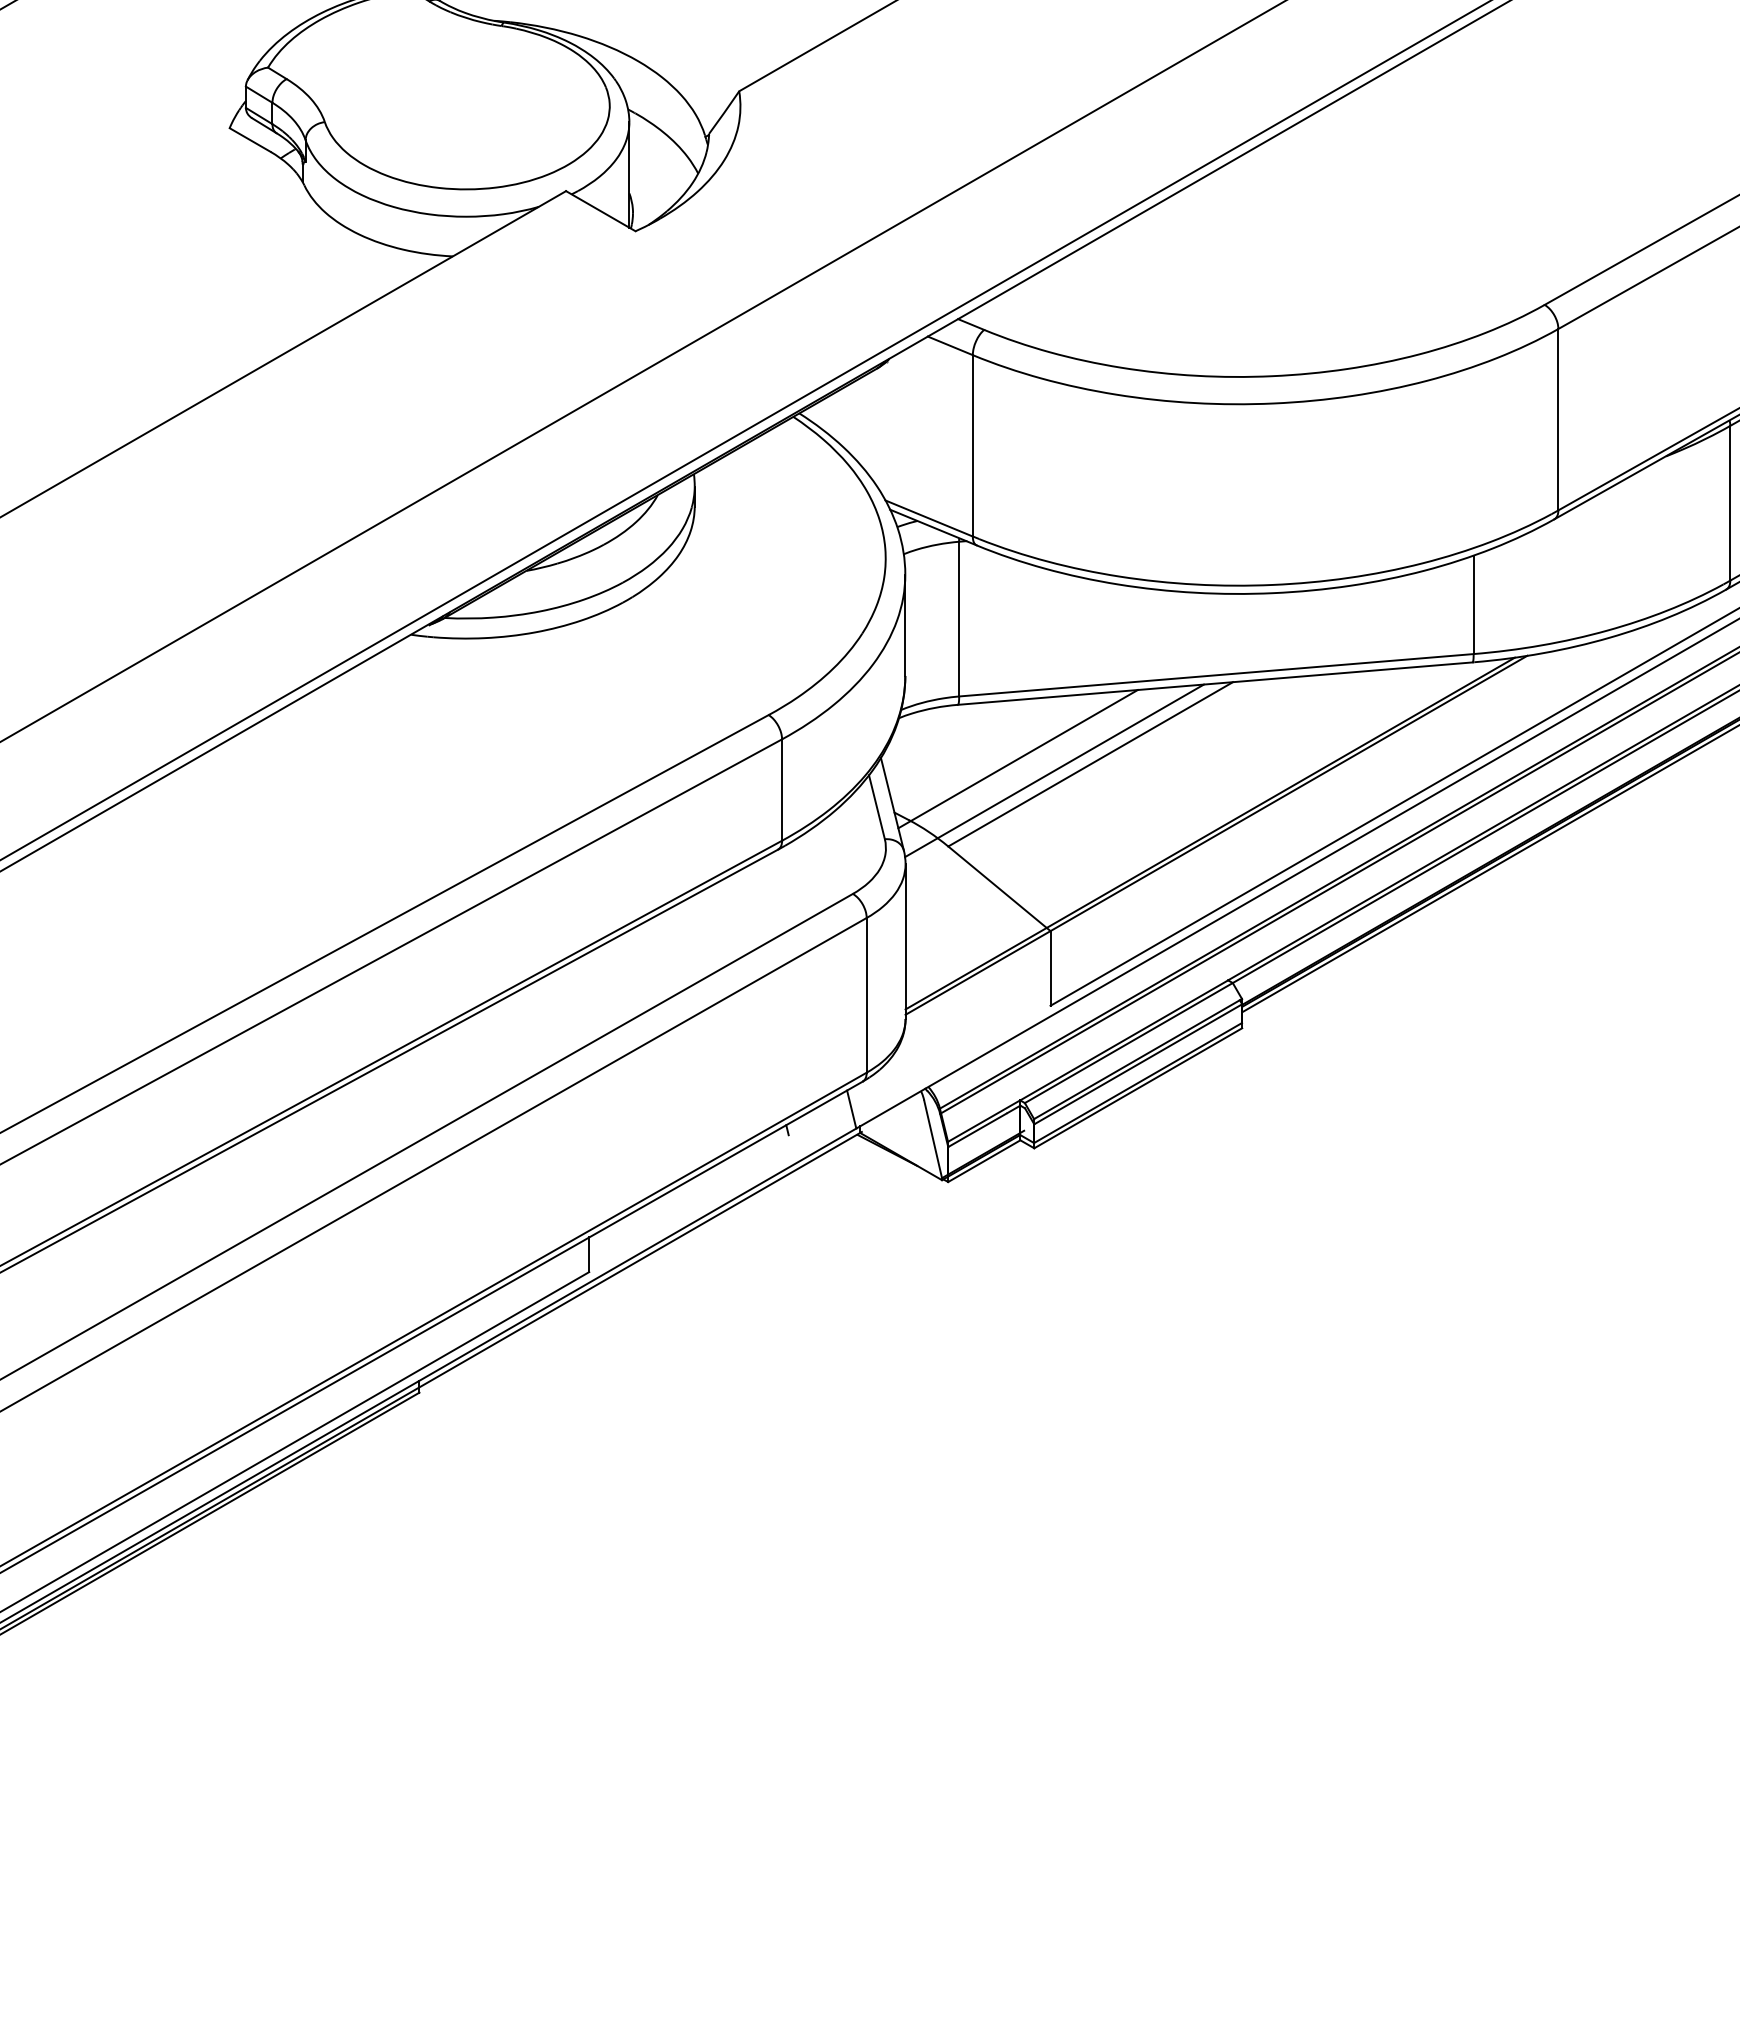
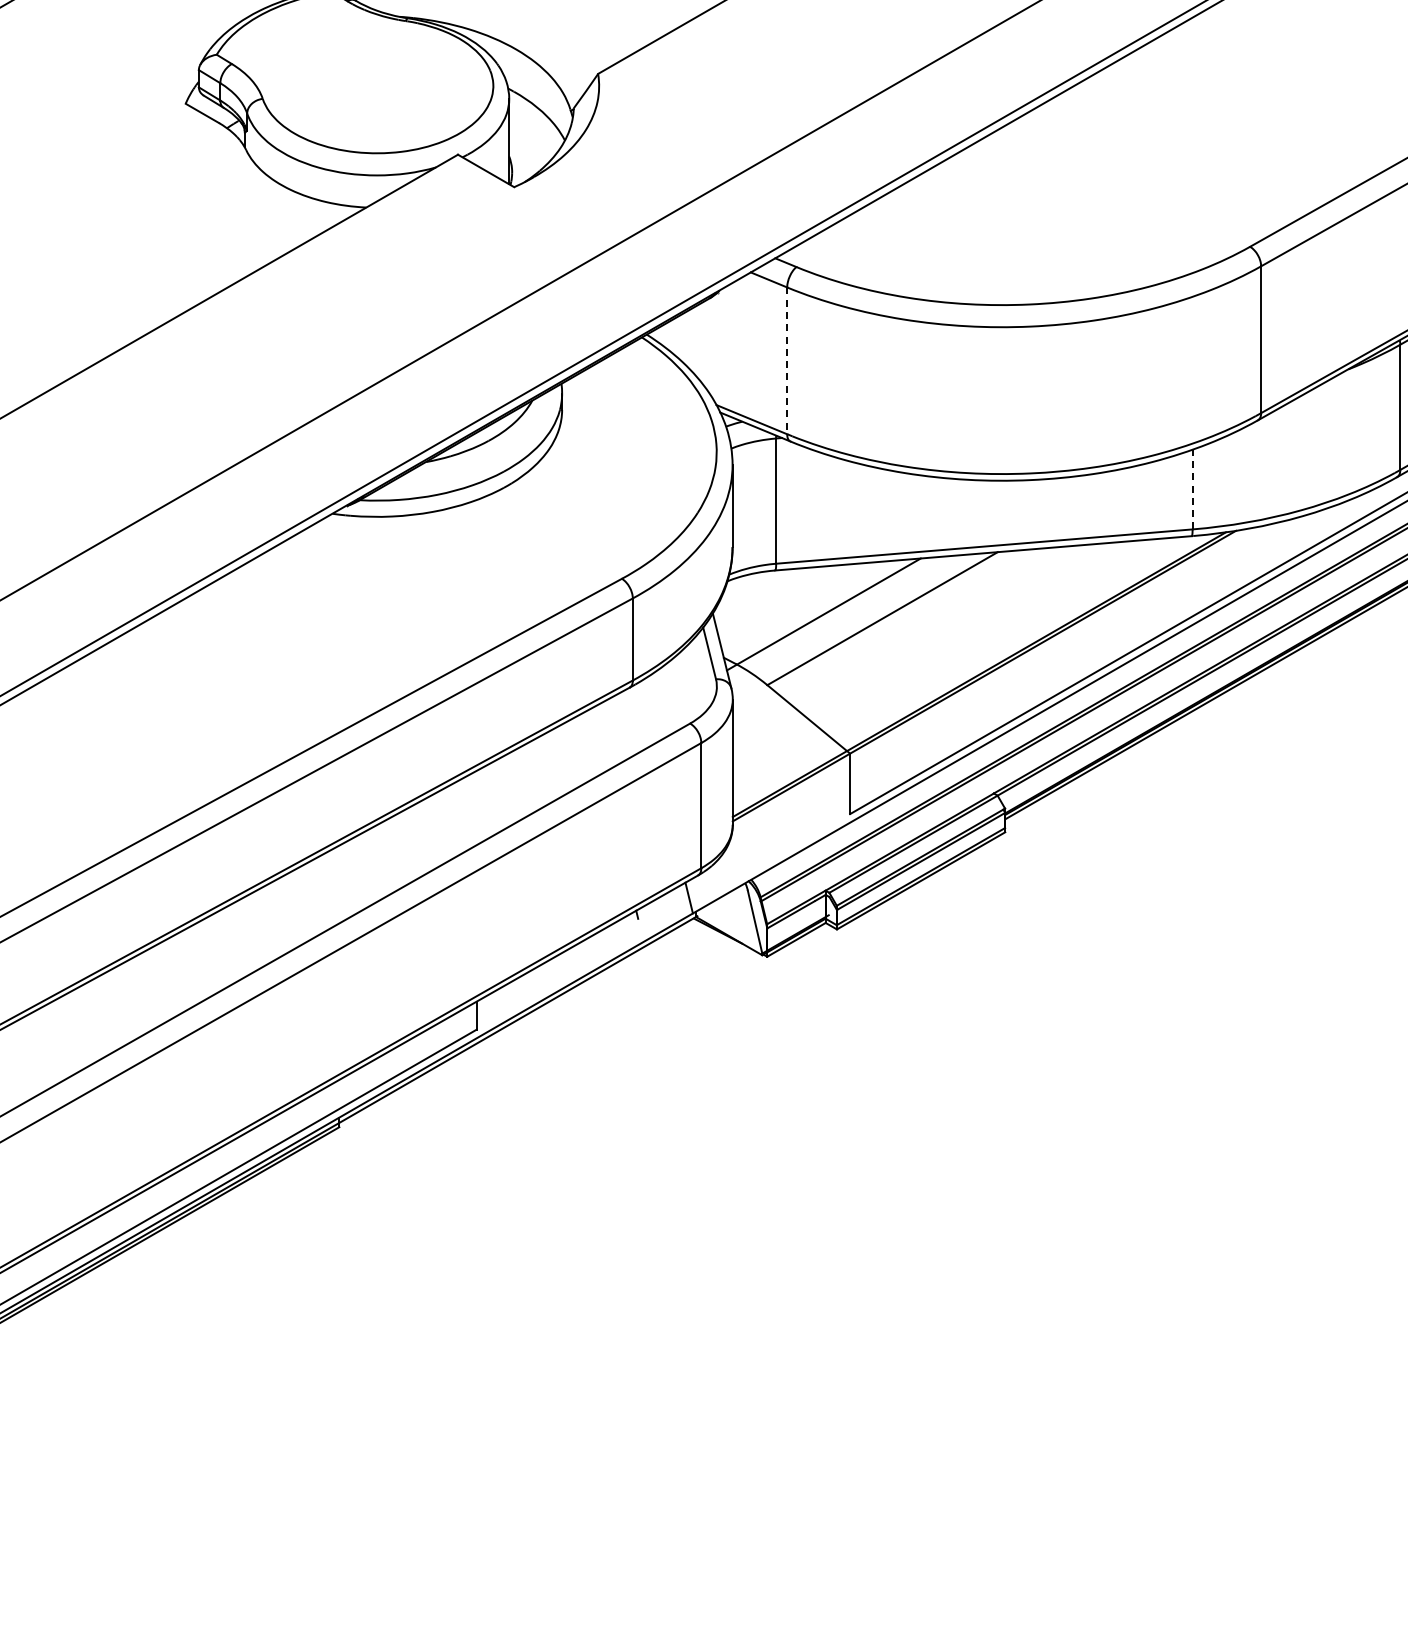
line: (973, 446) -> (787, 361), solid -> dashed
line: (1473, 604) -> (1192, 489), solid -> dashed
line: (1054, 770) -> (853, 623), removed

